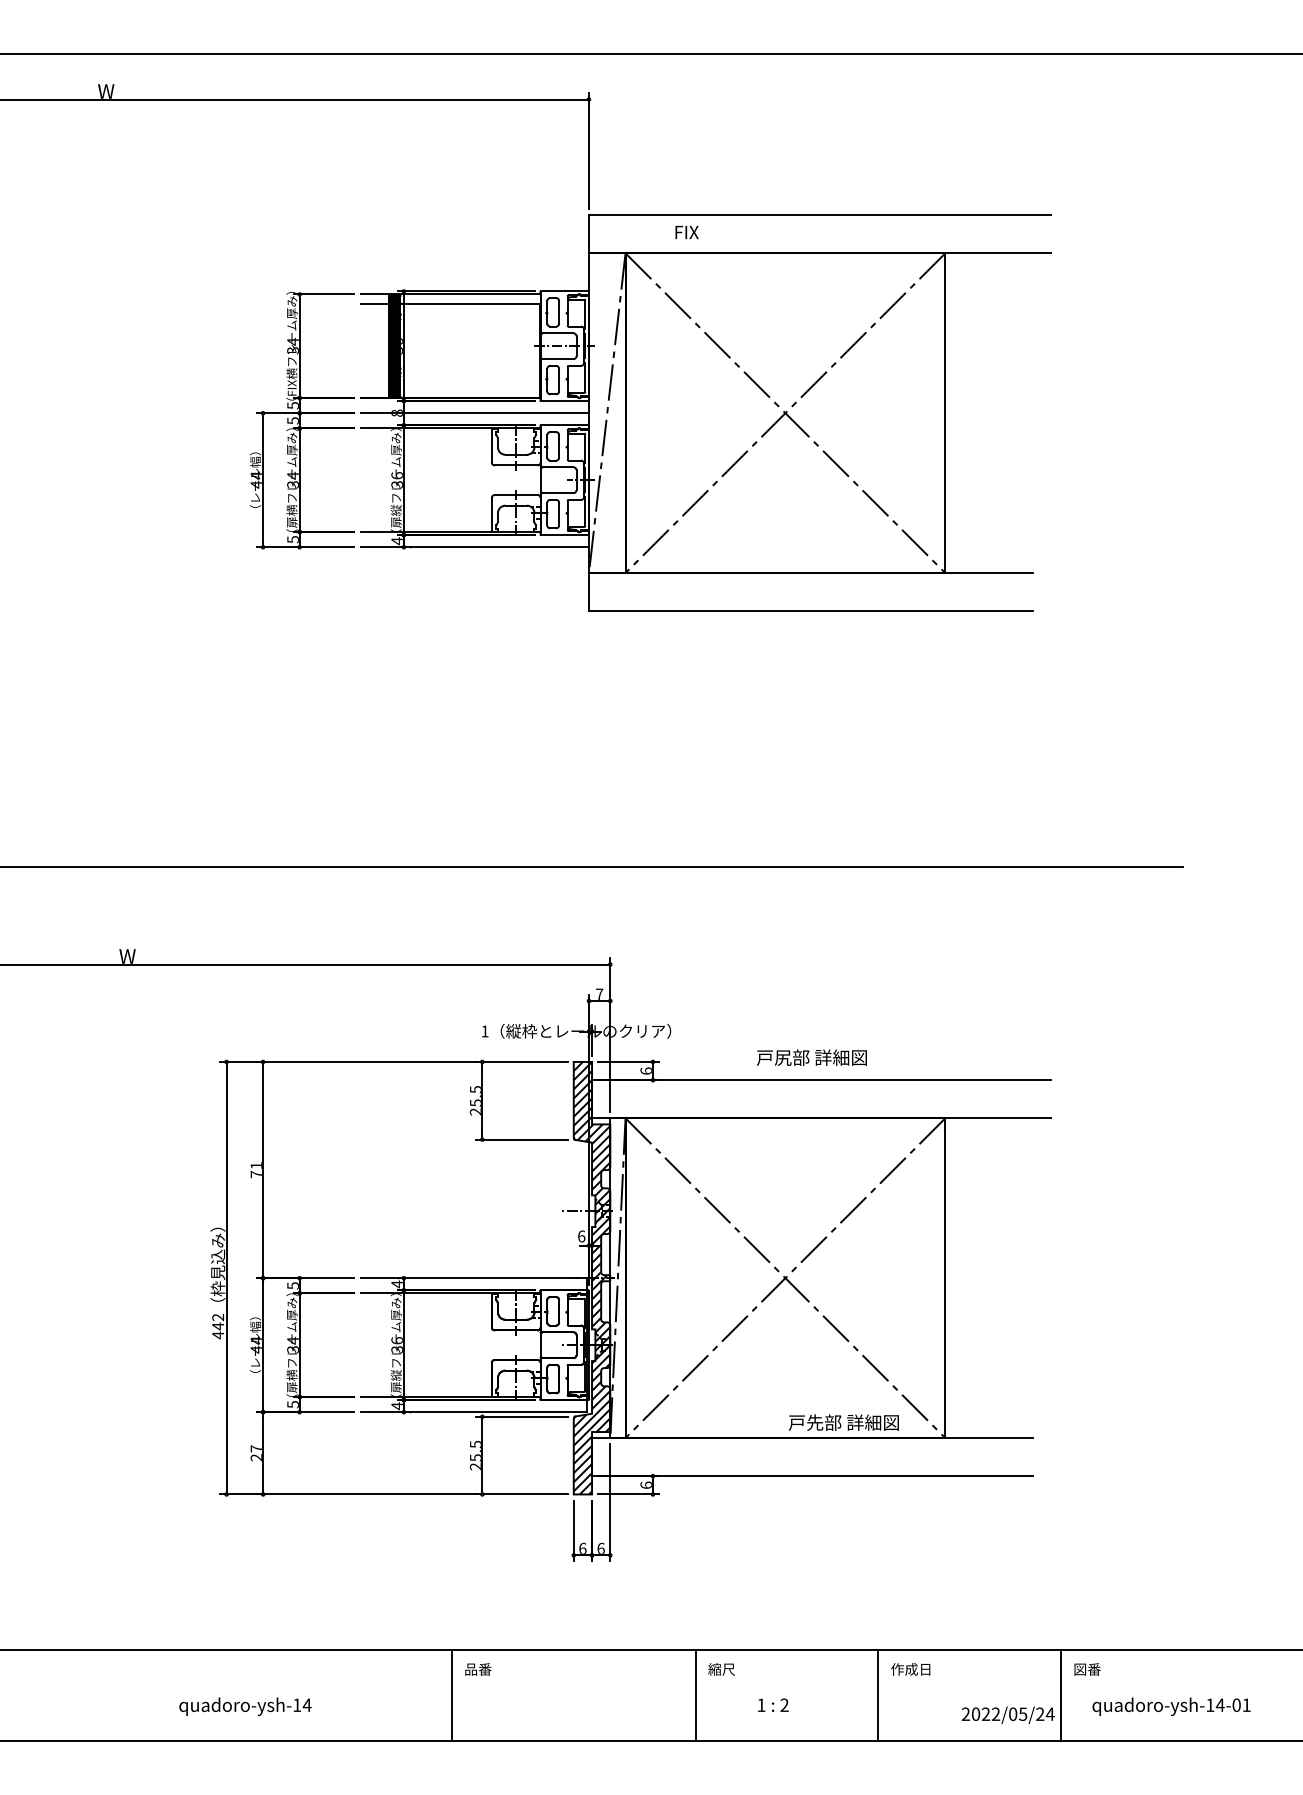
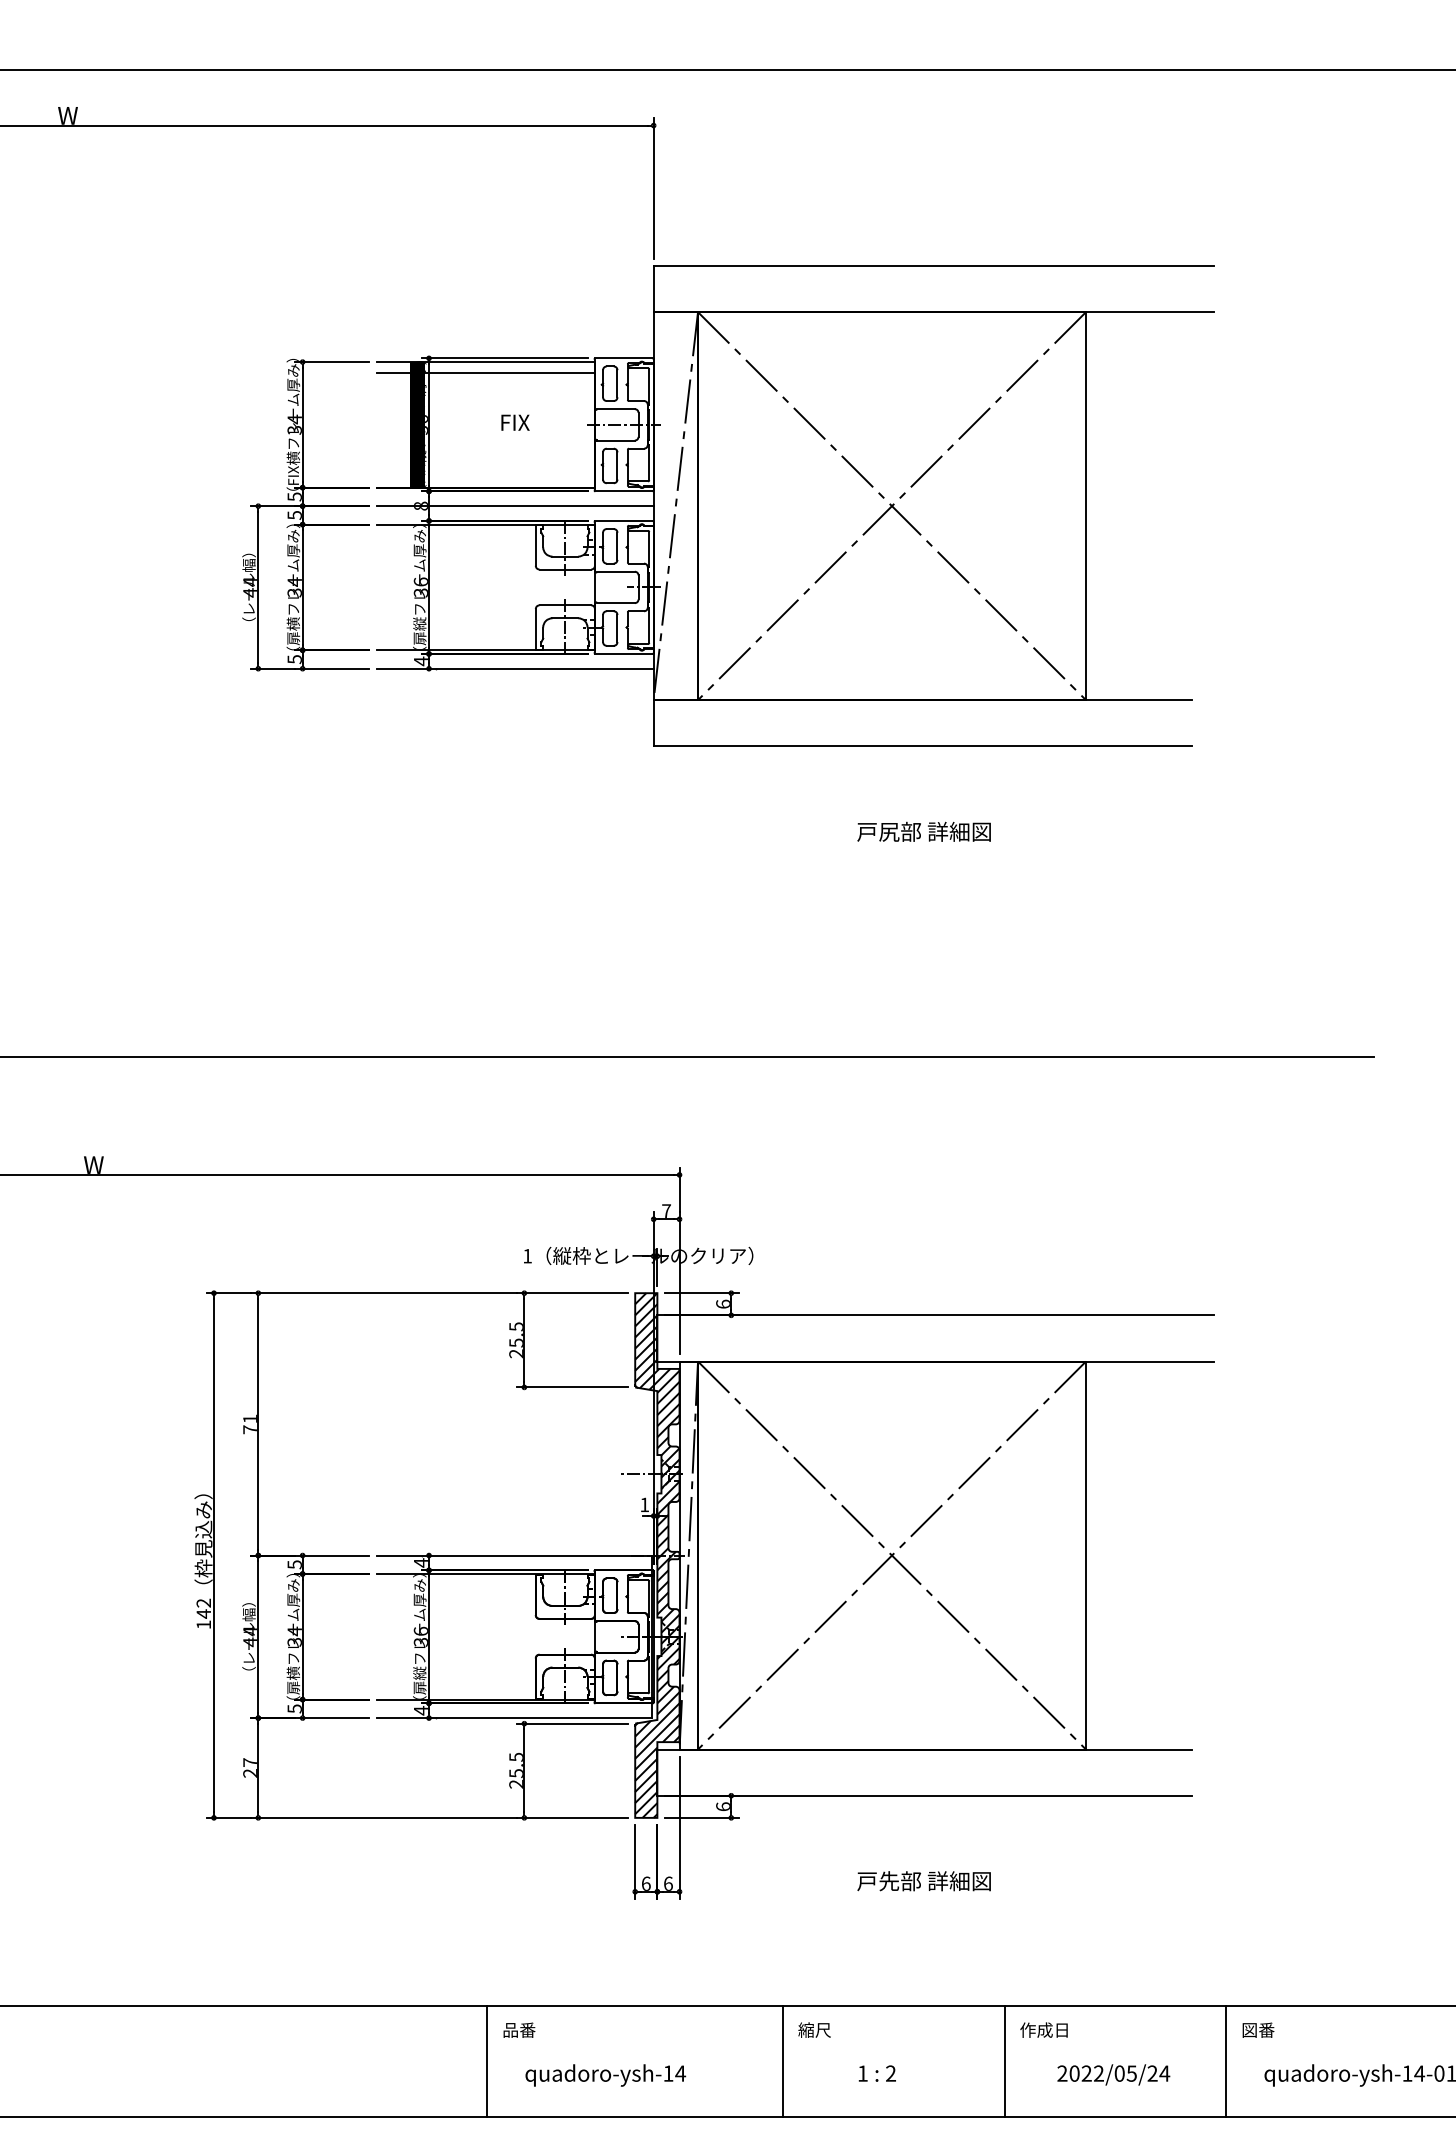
text: (686, 232) -> (514, 422), moved
text: (811, 1057) -> (923, 831), moved
text: (581, 1236) -> (644, 1504), 6 -> 1
text: (218, 1335) -> (204, 1625), 442 -> 142
text: (843, 1422) -> (923, 1881), moved
text: (245, 1706) -> (605, 2075), moved
text: (1007, 1714) -> (1112, 2073), moved

